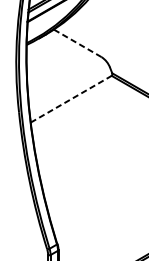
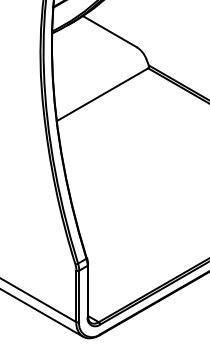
line: (77, 43) -> (109, 31), dashed -> solid
line: (71, 99) -> (102, 94), dashed -> solid

